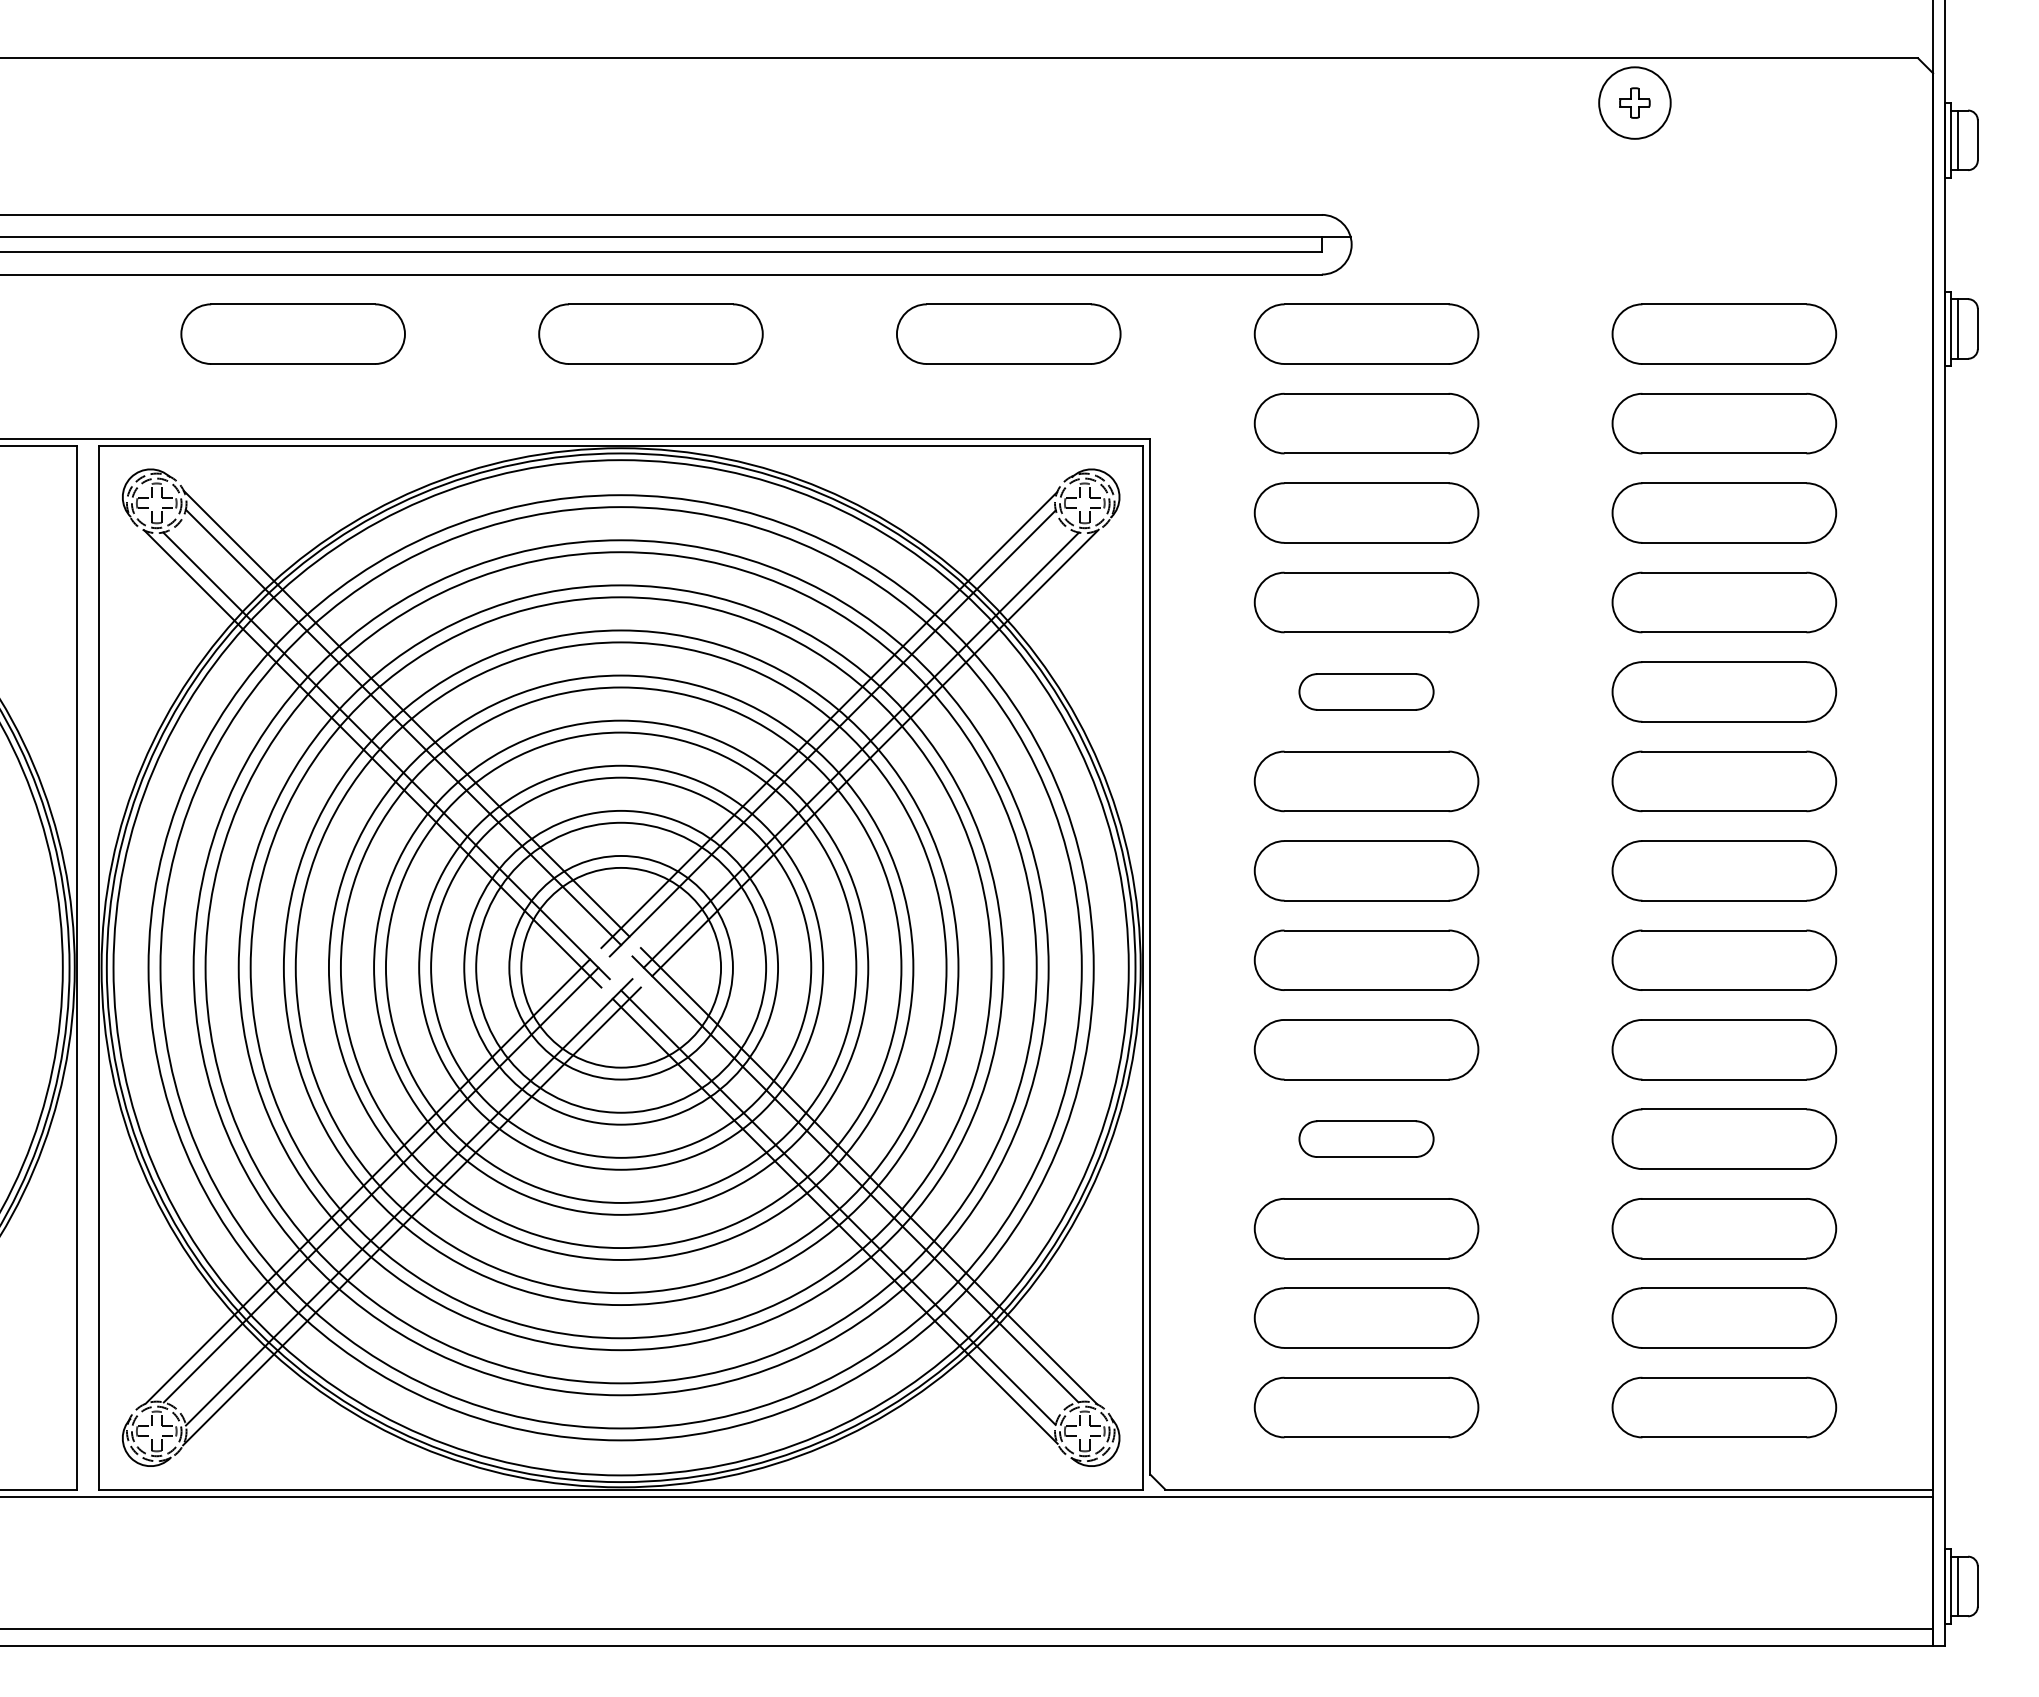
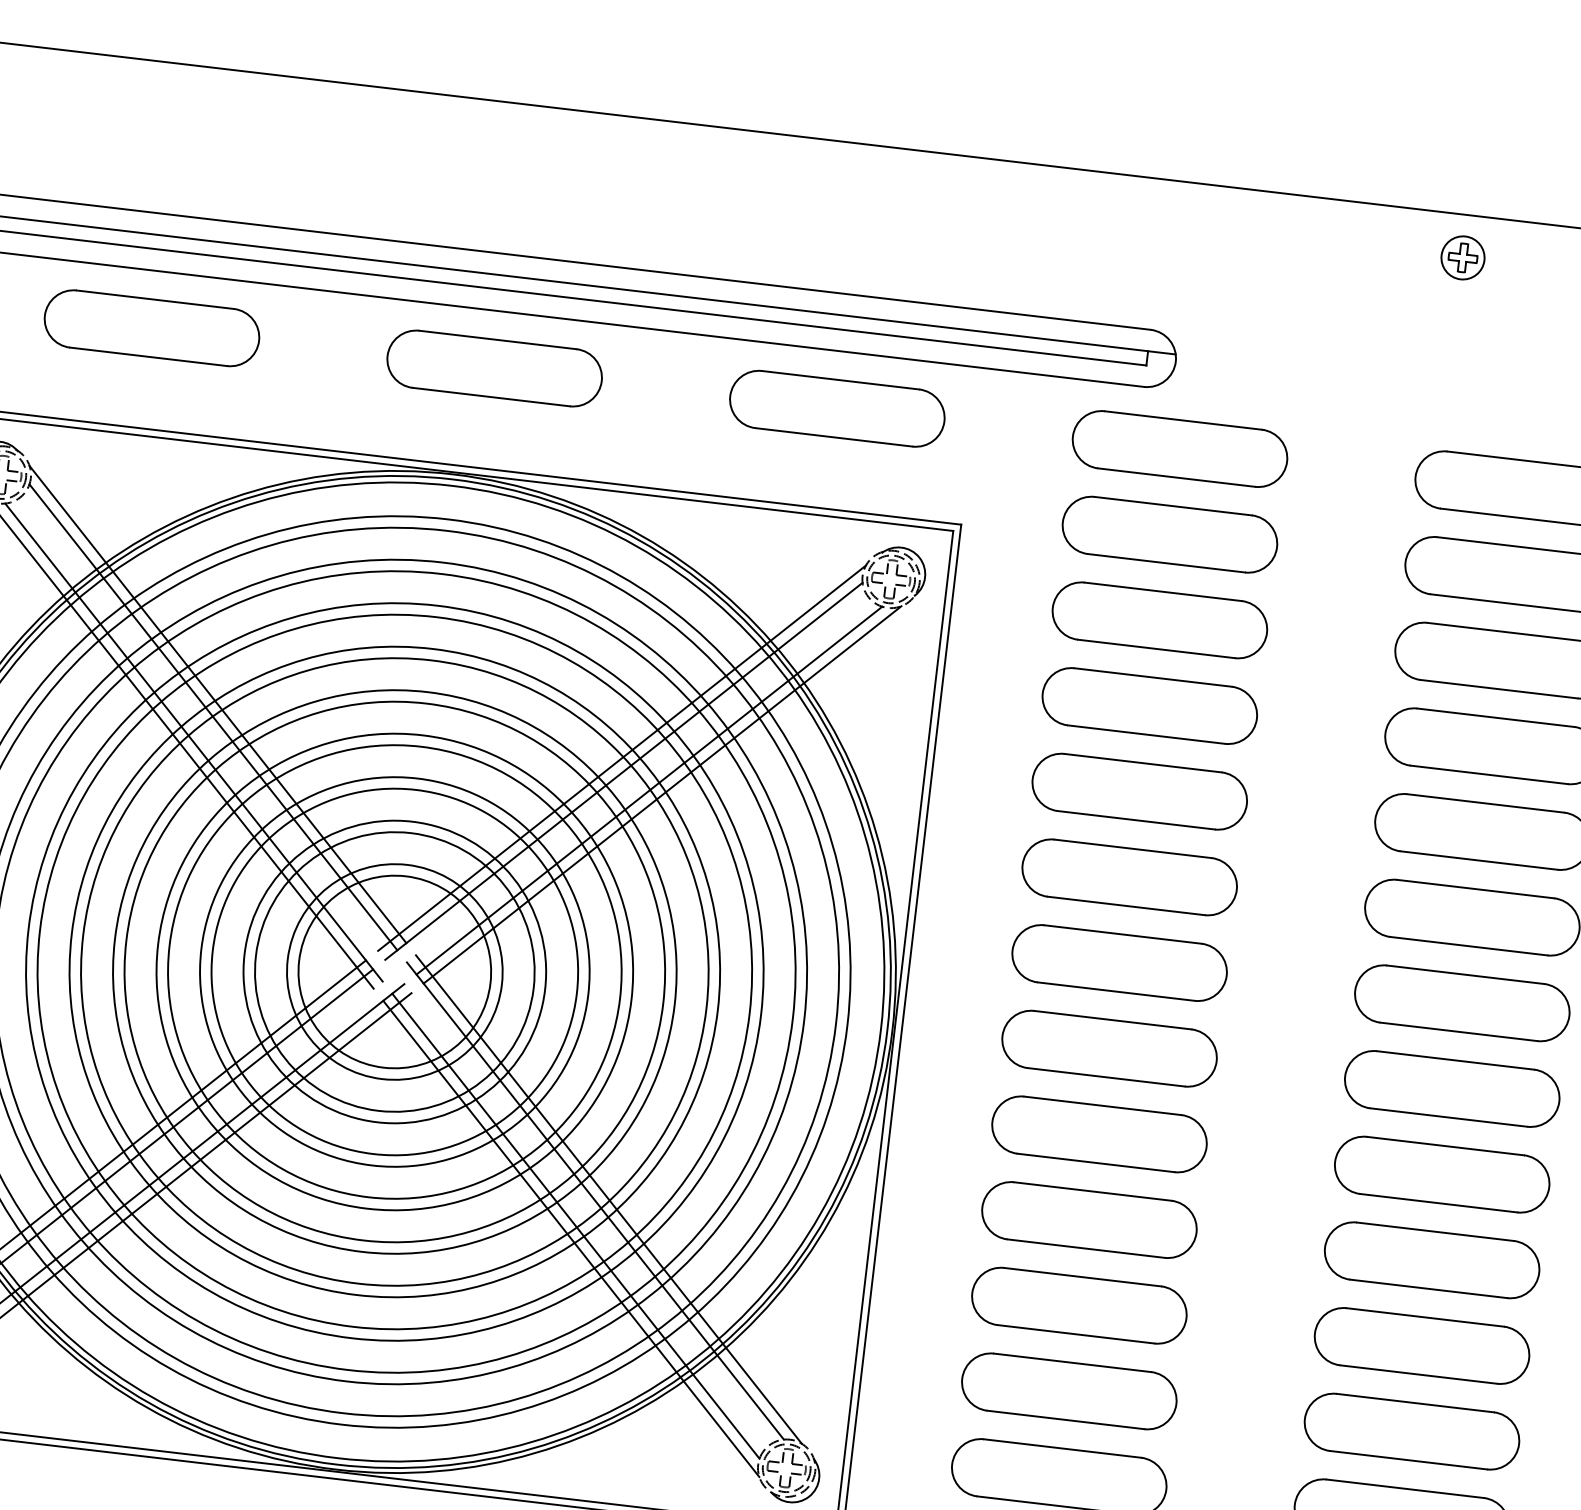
circle: (1634, 102) -> (1462, 257), size x0.62
part: (1366, 691) -> (1139, 791), size x1.67
part: (1366, 1138) -> (1089, 1219), size x1.67

